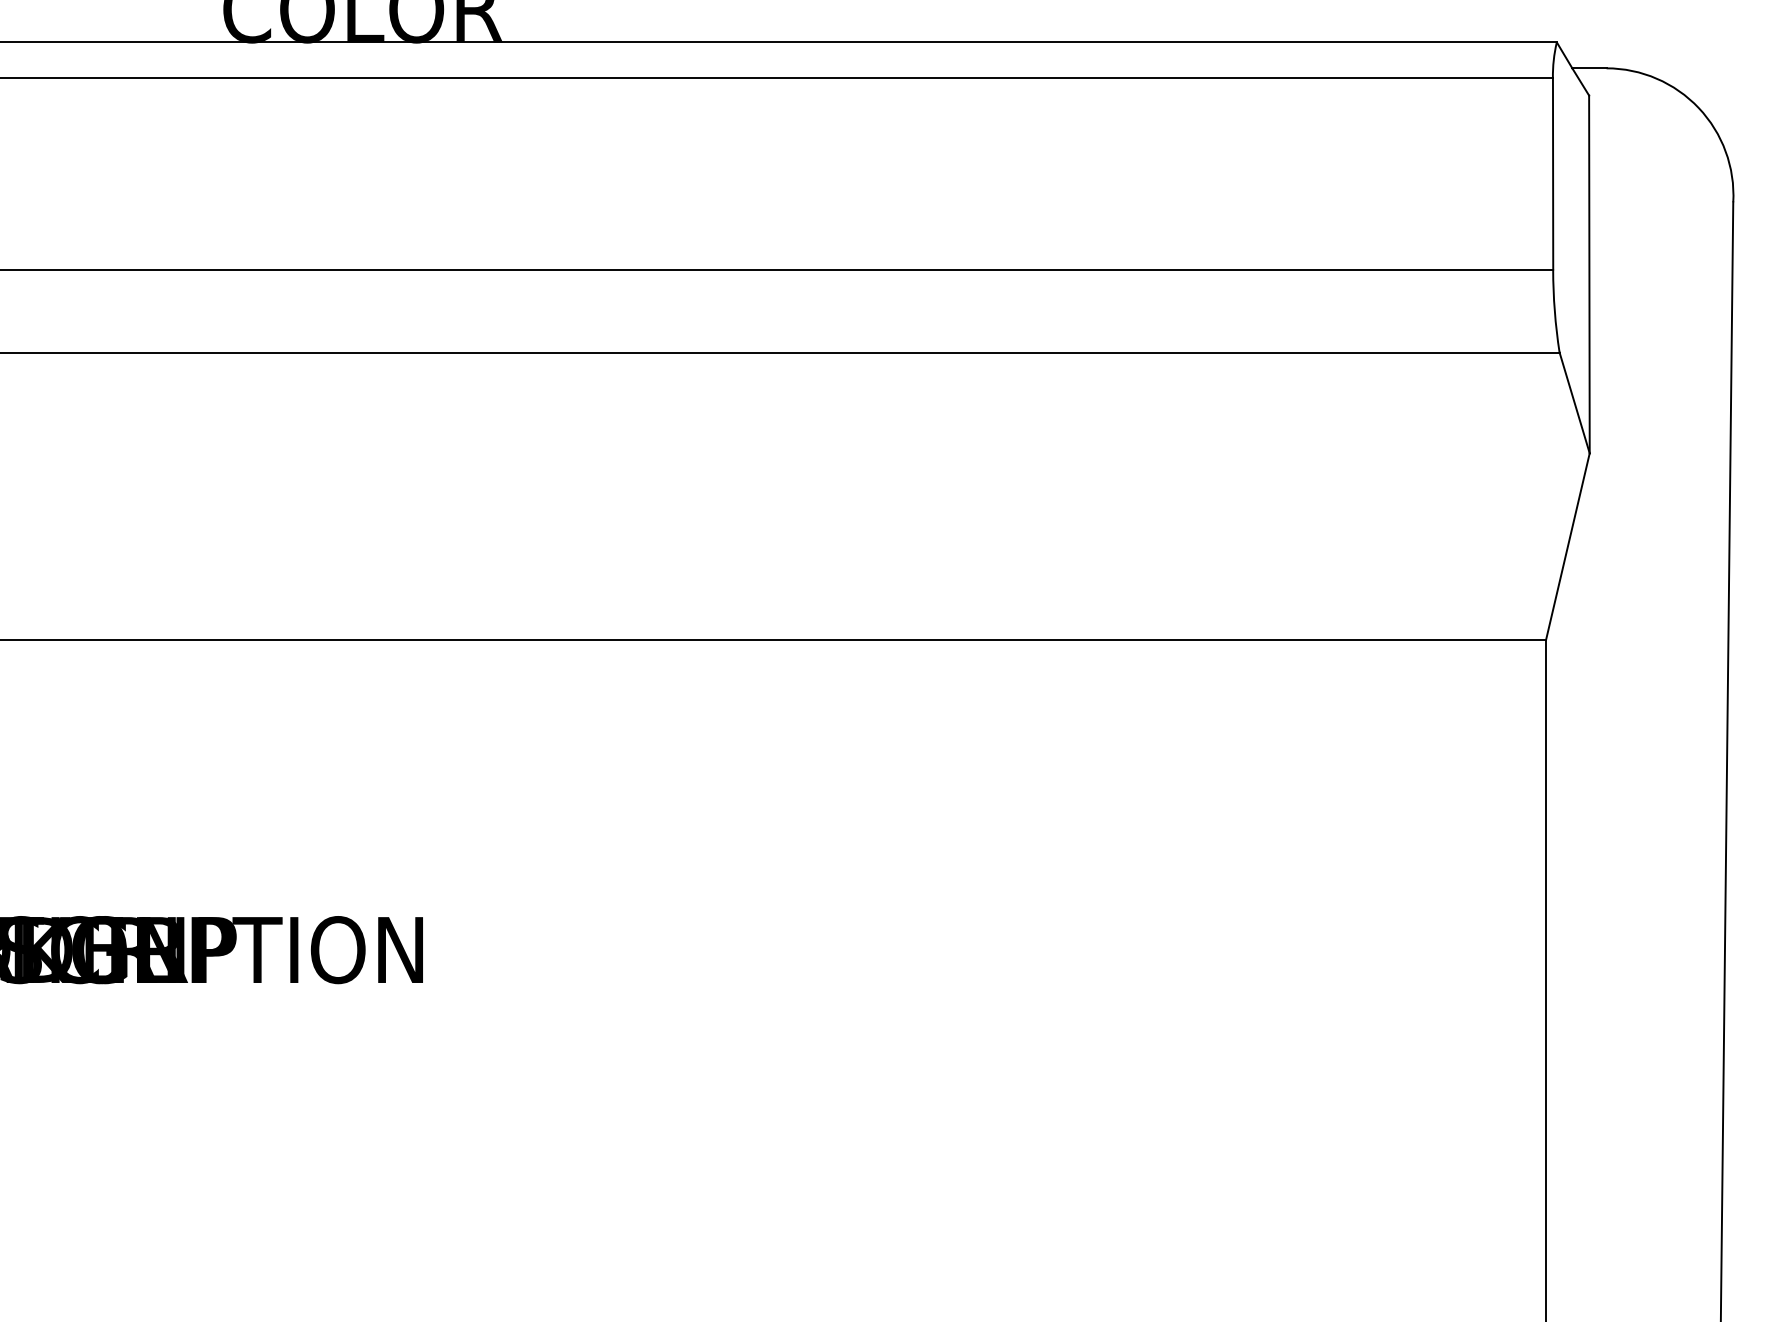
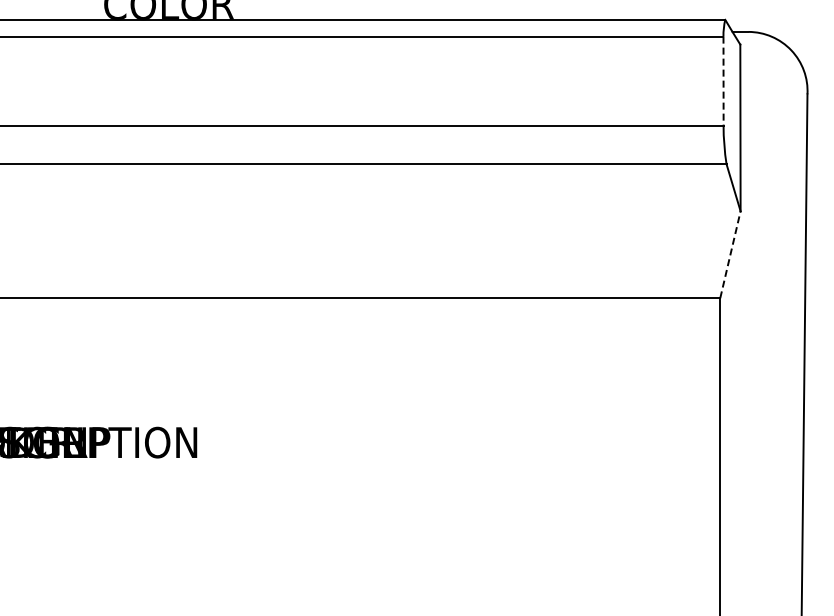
line: (1552, 174) -> (723, 81), solid -> dashed
line: (1568, 546) -> (730, 254), solid -> dashed

